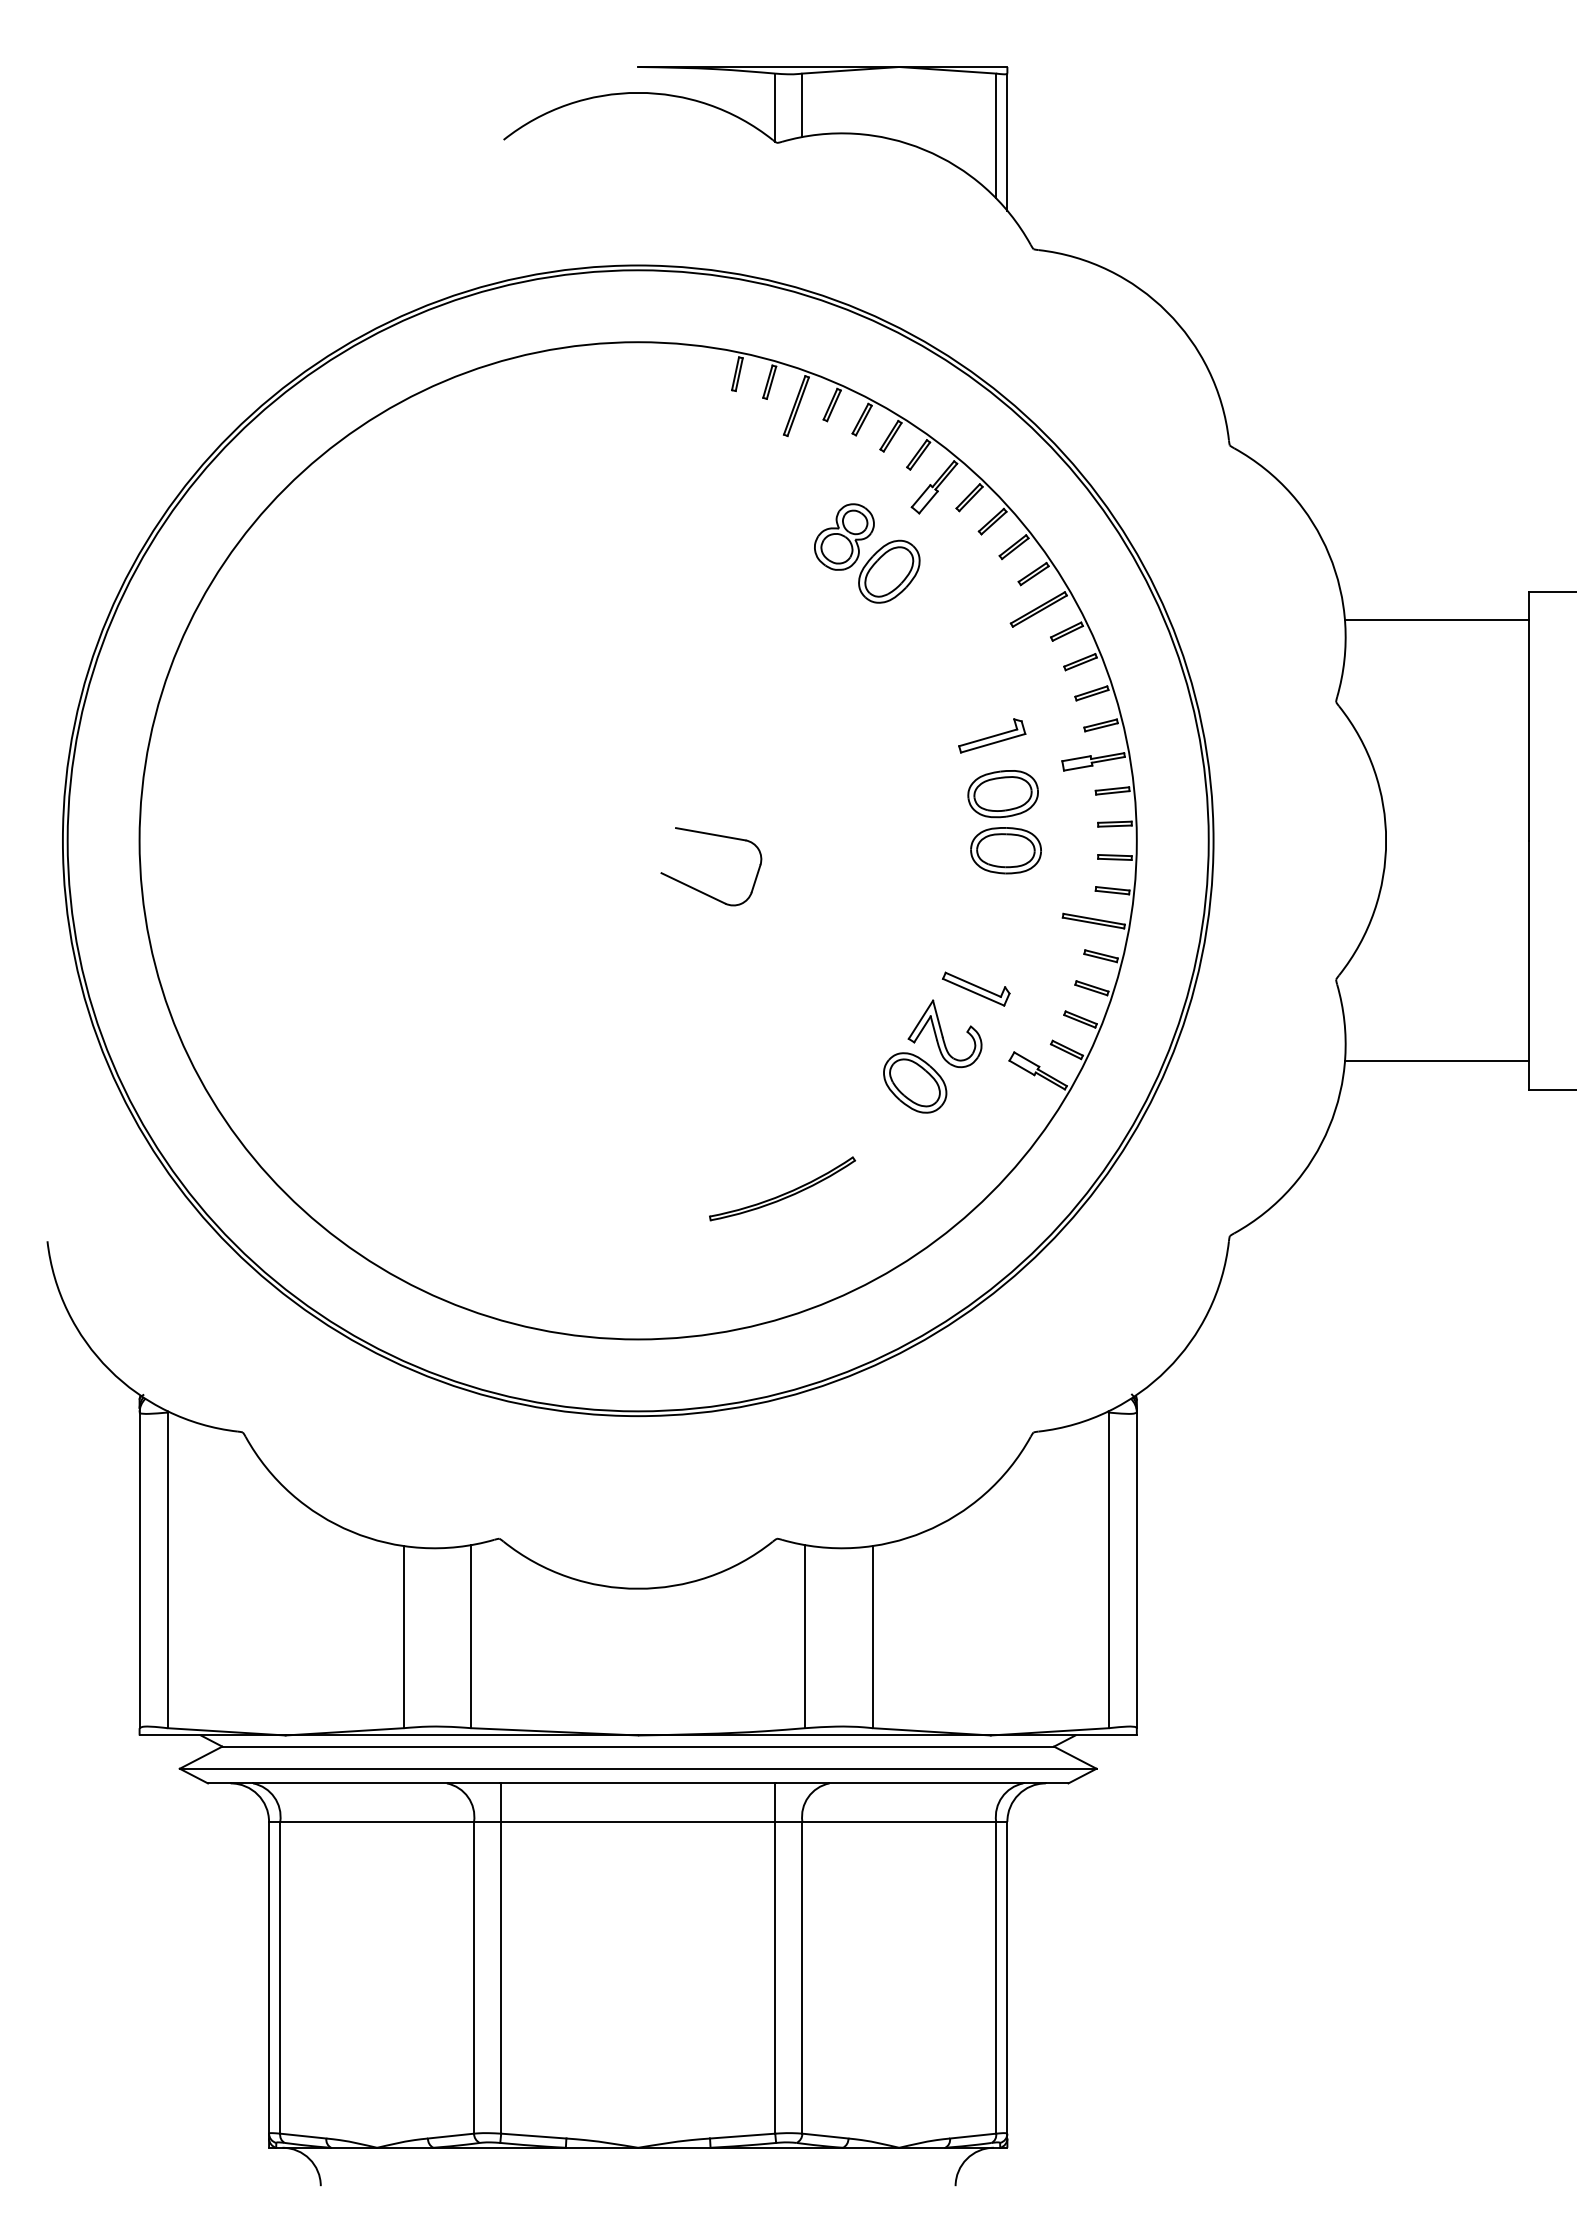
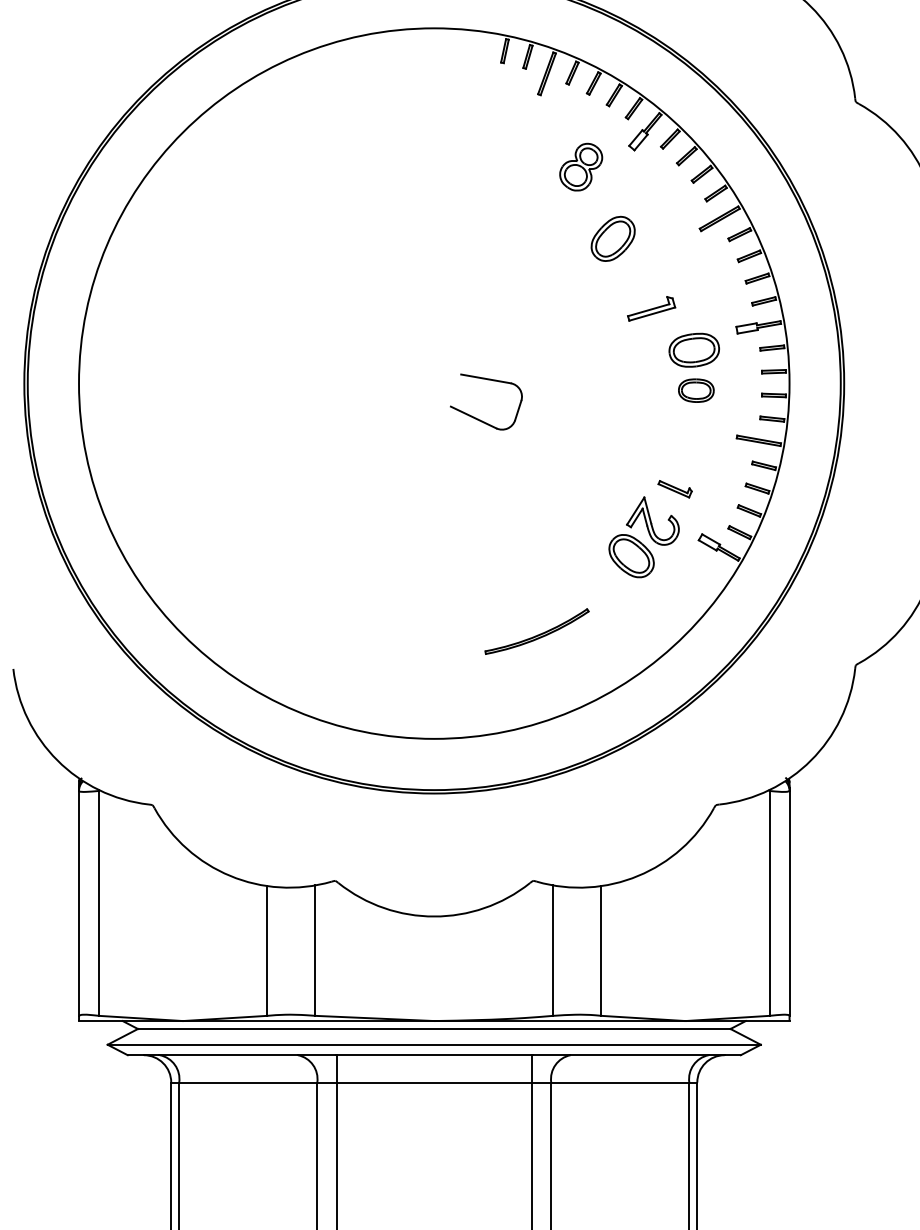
part: (889, 571) -> (613, 238), moved
part: (992, 735) -> (651, 308), moved
part: (1005, 850) -> (695, 390), size x0.7
part: (976, 988) -> (675, 488), size x0.7

